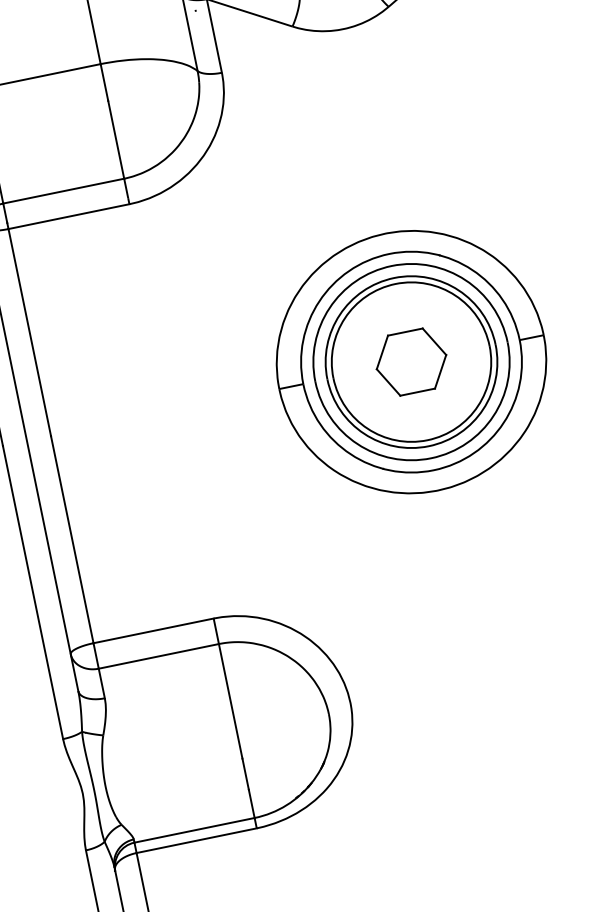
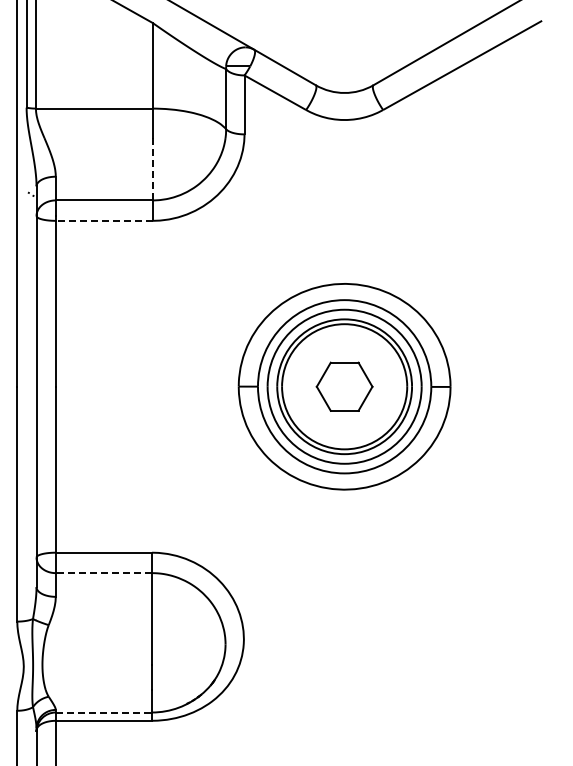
line: (115, 138) -> (152, 168), solid -> dashed
line: (67, 216) -> (103, 220), solid -> dashed
line: (158, 656) -> (103, 573), solid -> dashed
line: (195, 830) -> (104, 712), solid -> dashed

